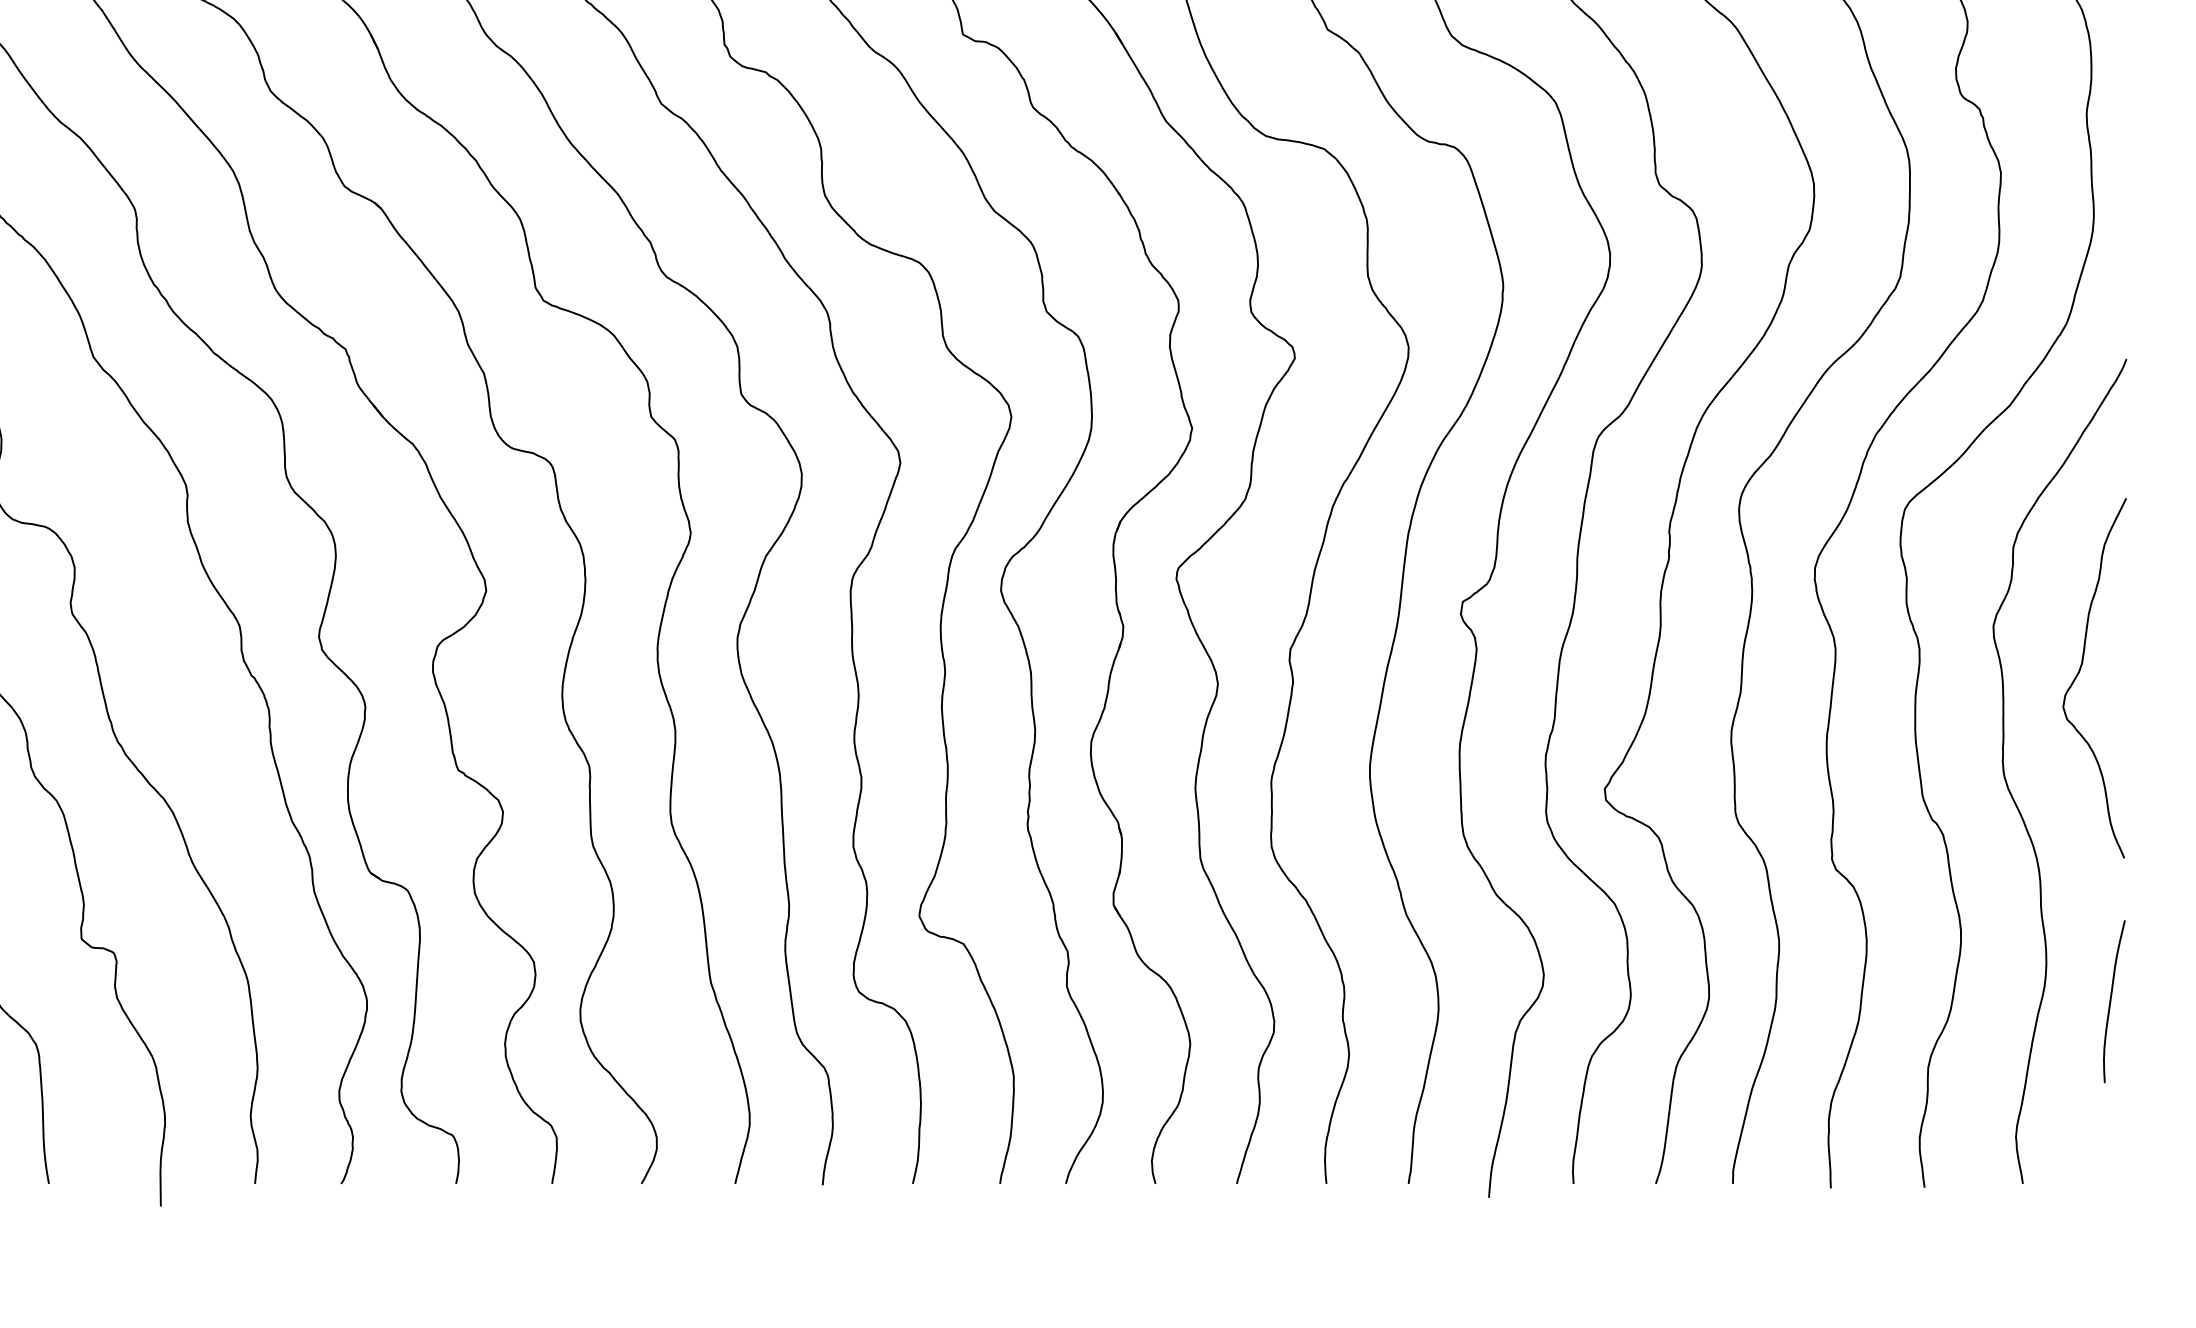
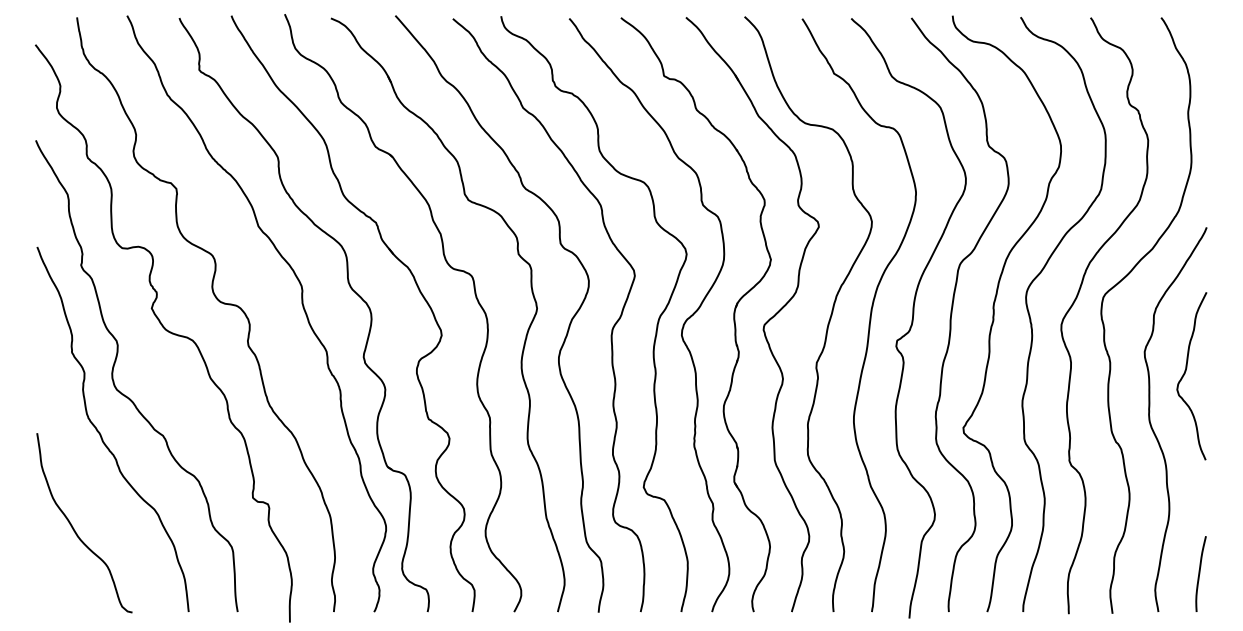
curve: (2113, 1000) -> (1200, 573), moved

